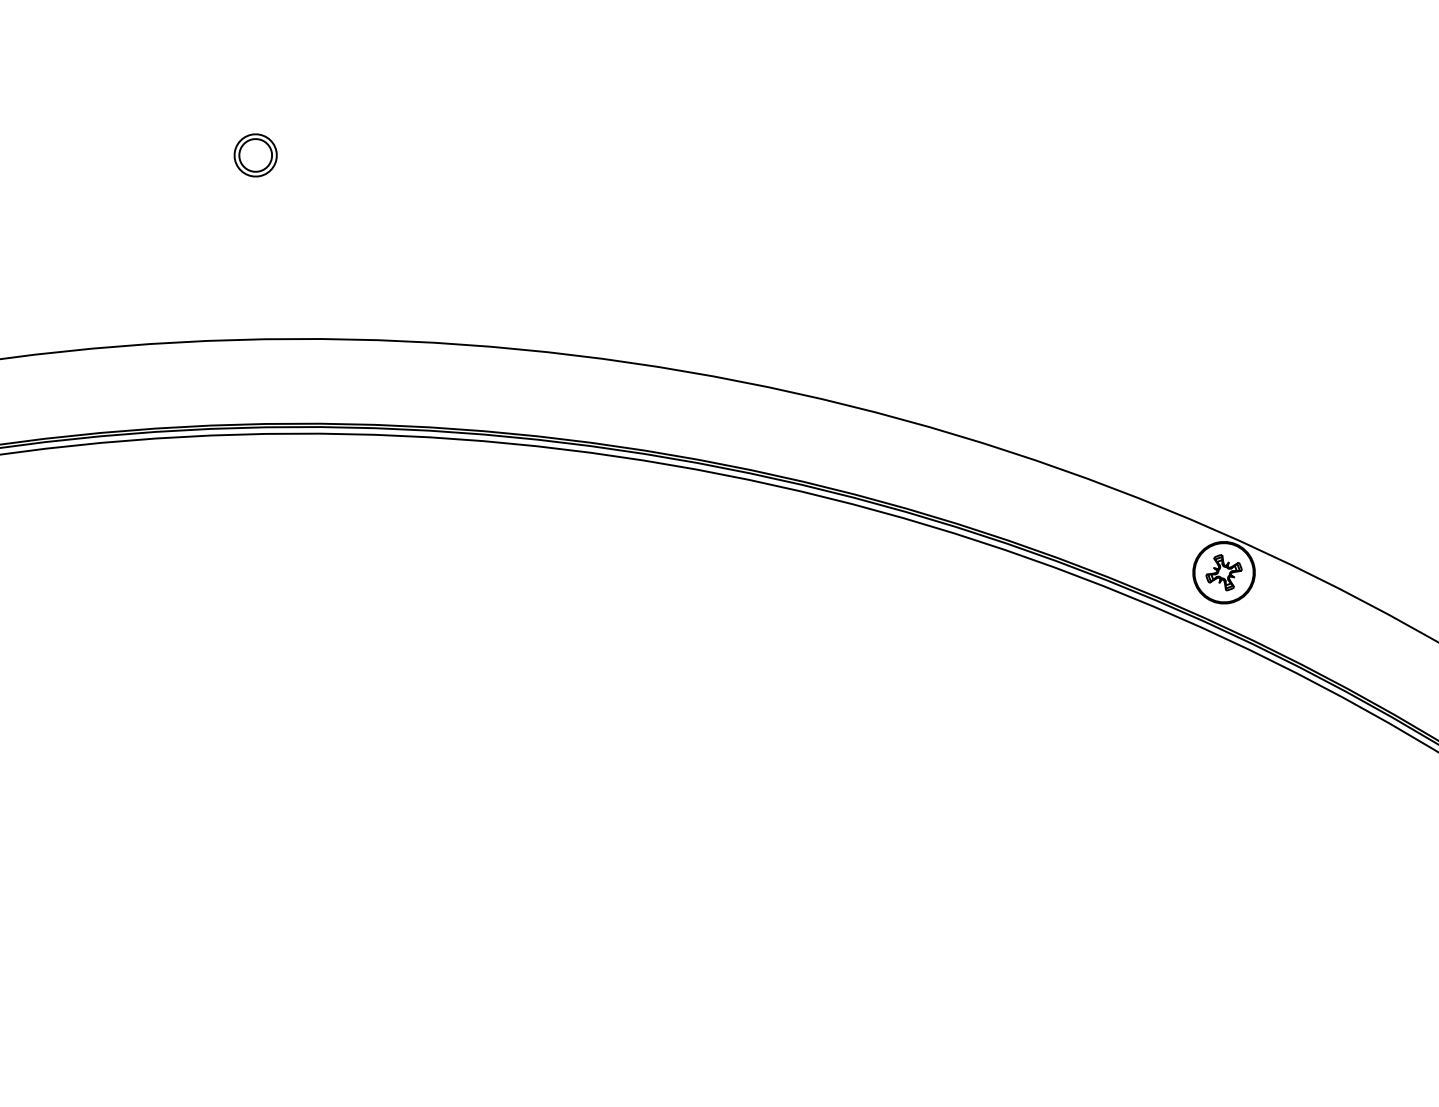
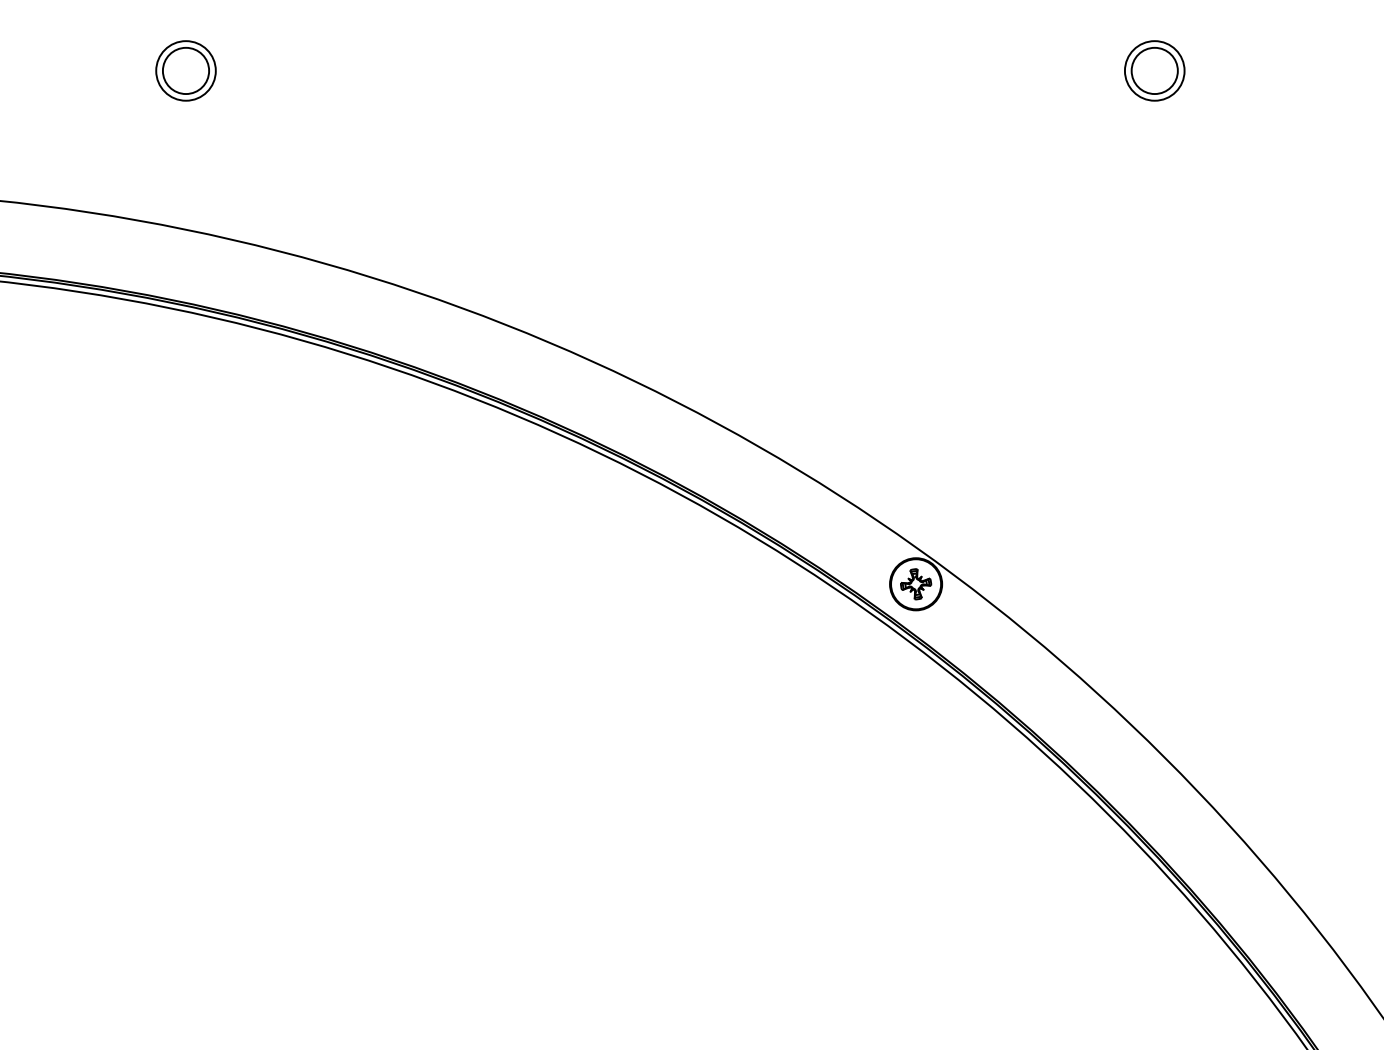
part: (254, 155) -> (185, 70), size x1.67

